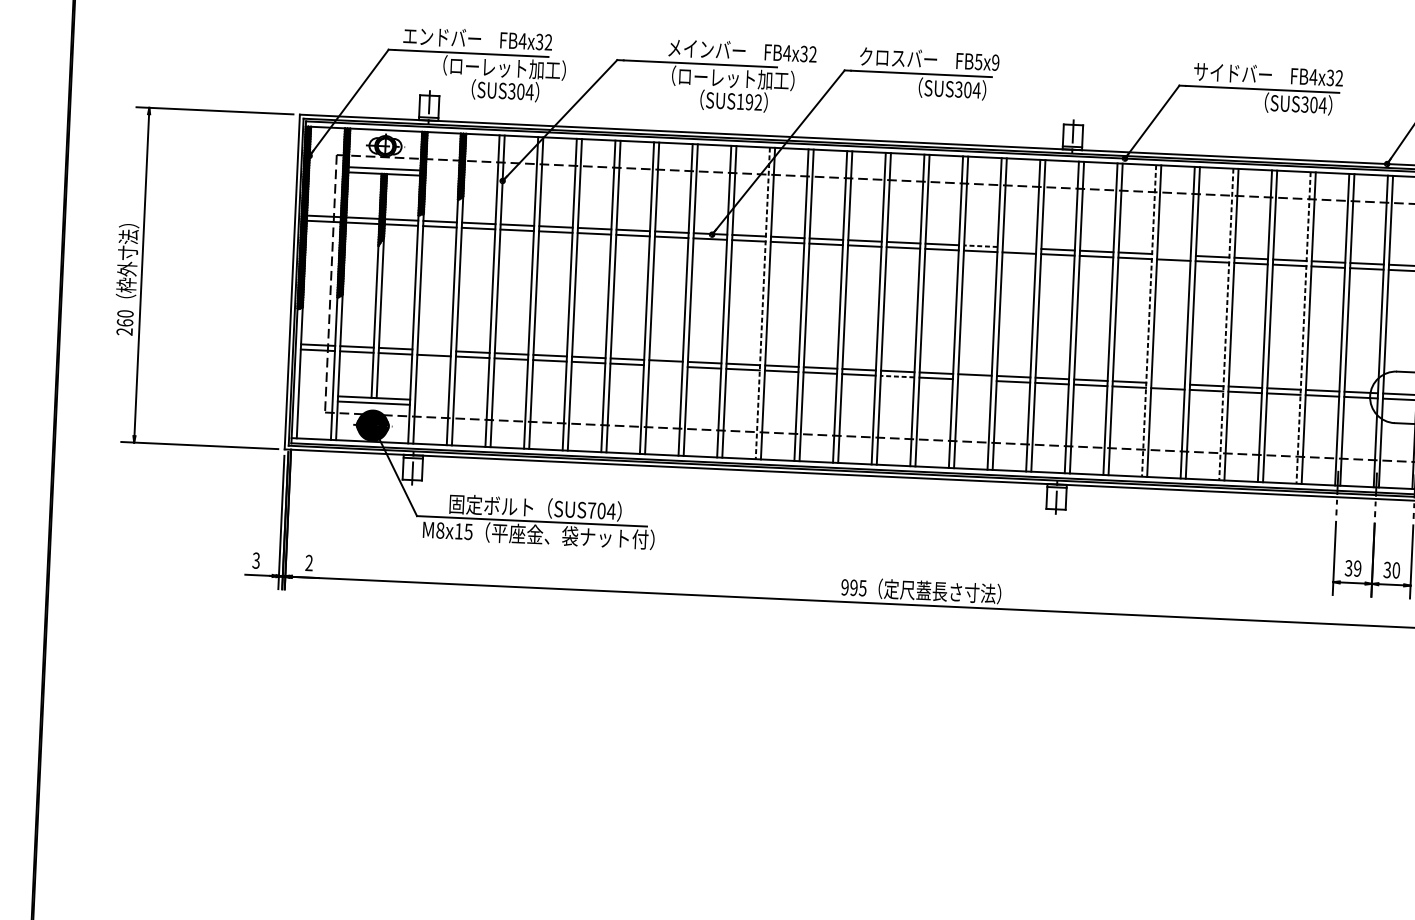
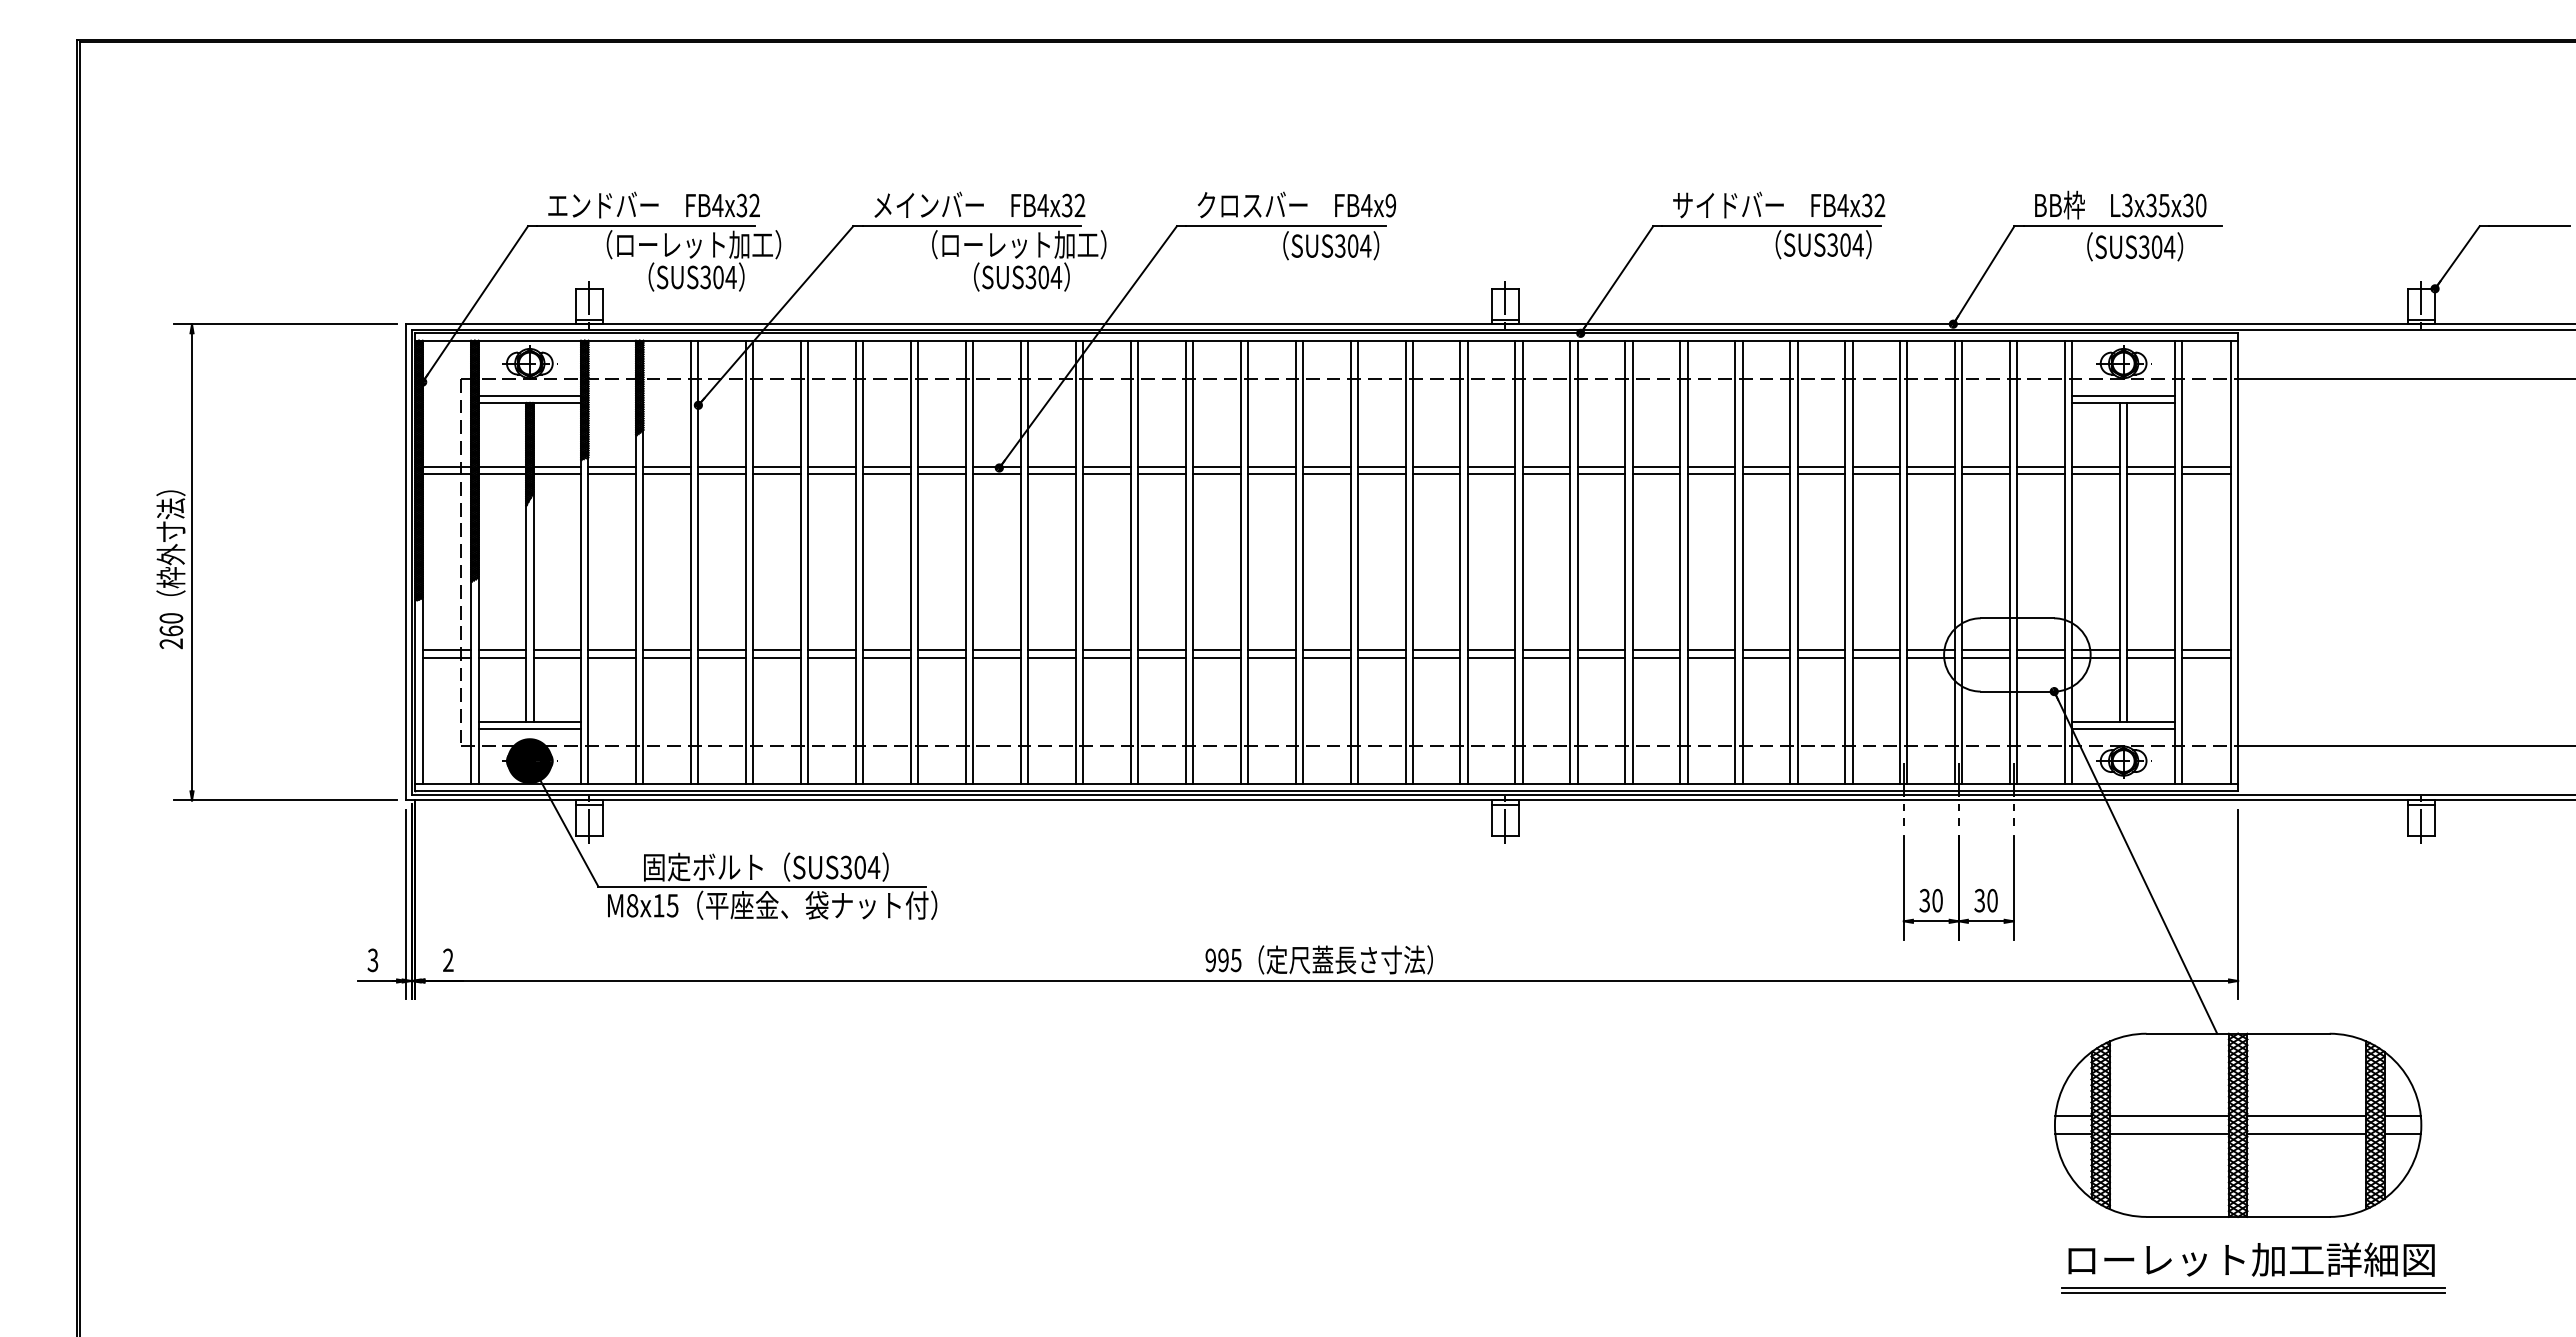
text: (742, 50) -> (979, 204), moved
text: (978, 61) -> (1366, 205), FB5x9 -> FB4x9
text: (749, 102) -> (1043, 277), SUS192 -> SUS304
line: (980, 246) -> (1381, 467), dashed -> solid
line: (1019, 248) -> (1436, 467), added
line: (1174, 255) -> (1656, 467), added
line: (762, 303) -> (1075, 562), dashed -> solid
line: (1149, 321) -> (1625, 562), dashed -> solid
line: (1226, 324) -> (1735, 562), dashed -> solid
line: (1303, 328) -> (1845, 562), dashed -> solid
line: (434, 350) -> (612, 650), added
line: (665, 366) -> (941, 657), added
line: (897, 376) -> (1271, 657), dashed -> solid
line: (974, 380) -> (1381, 657), added
line: (1168, 383) -> (1656, 650), added
text: (591, 510) -> (846, 867), SUS704 -> SUS304
text: (1357, 568) -> (1937, 900), 39 -> 30

